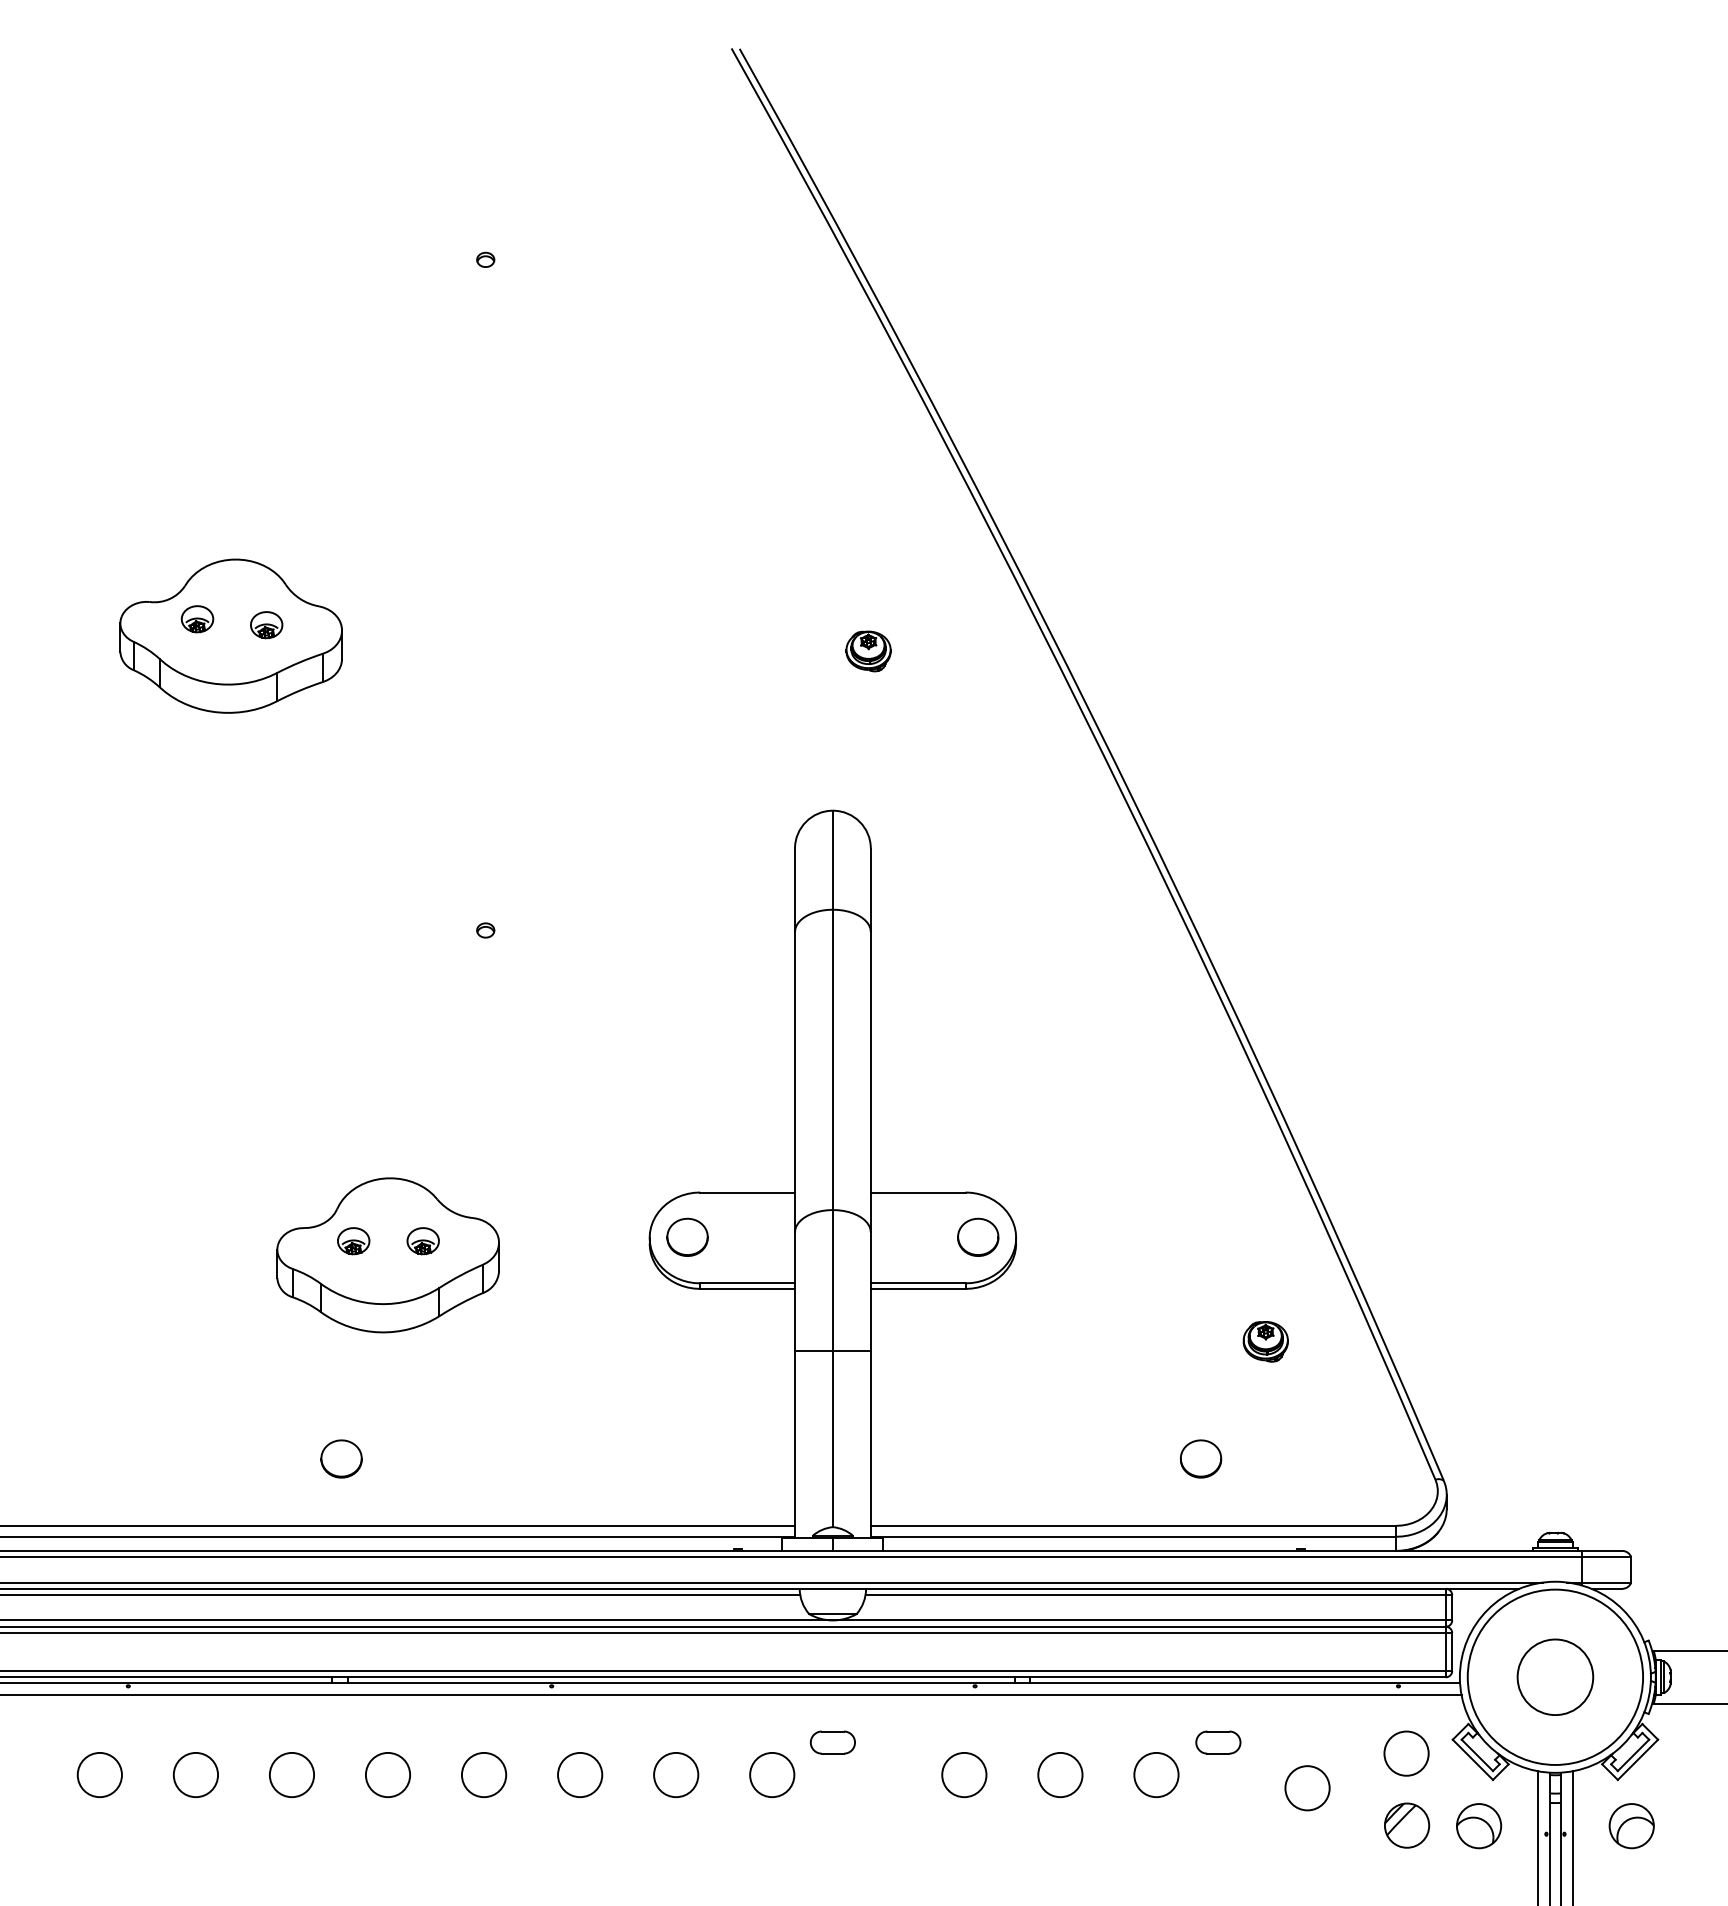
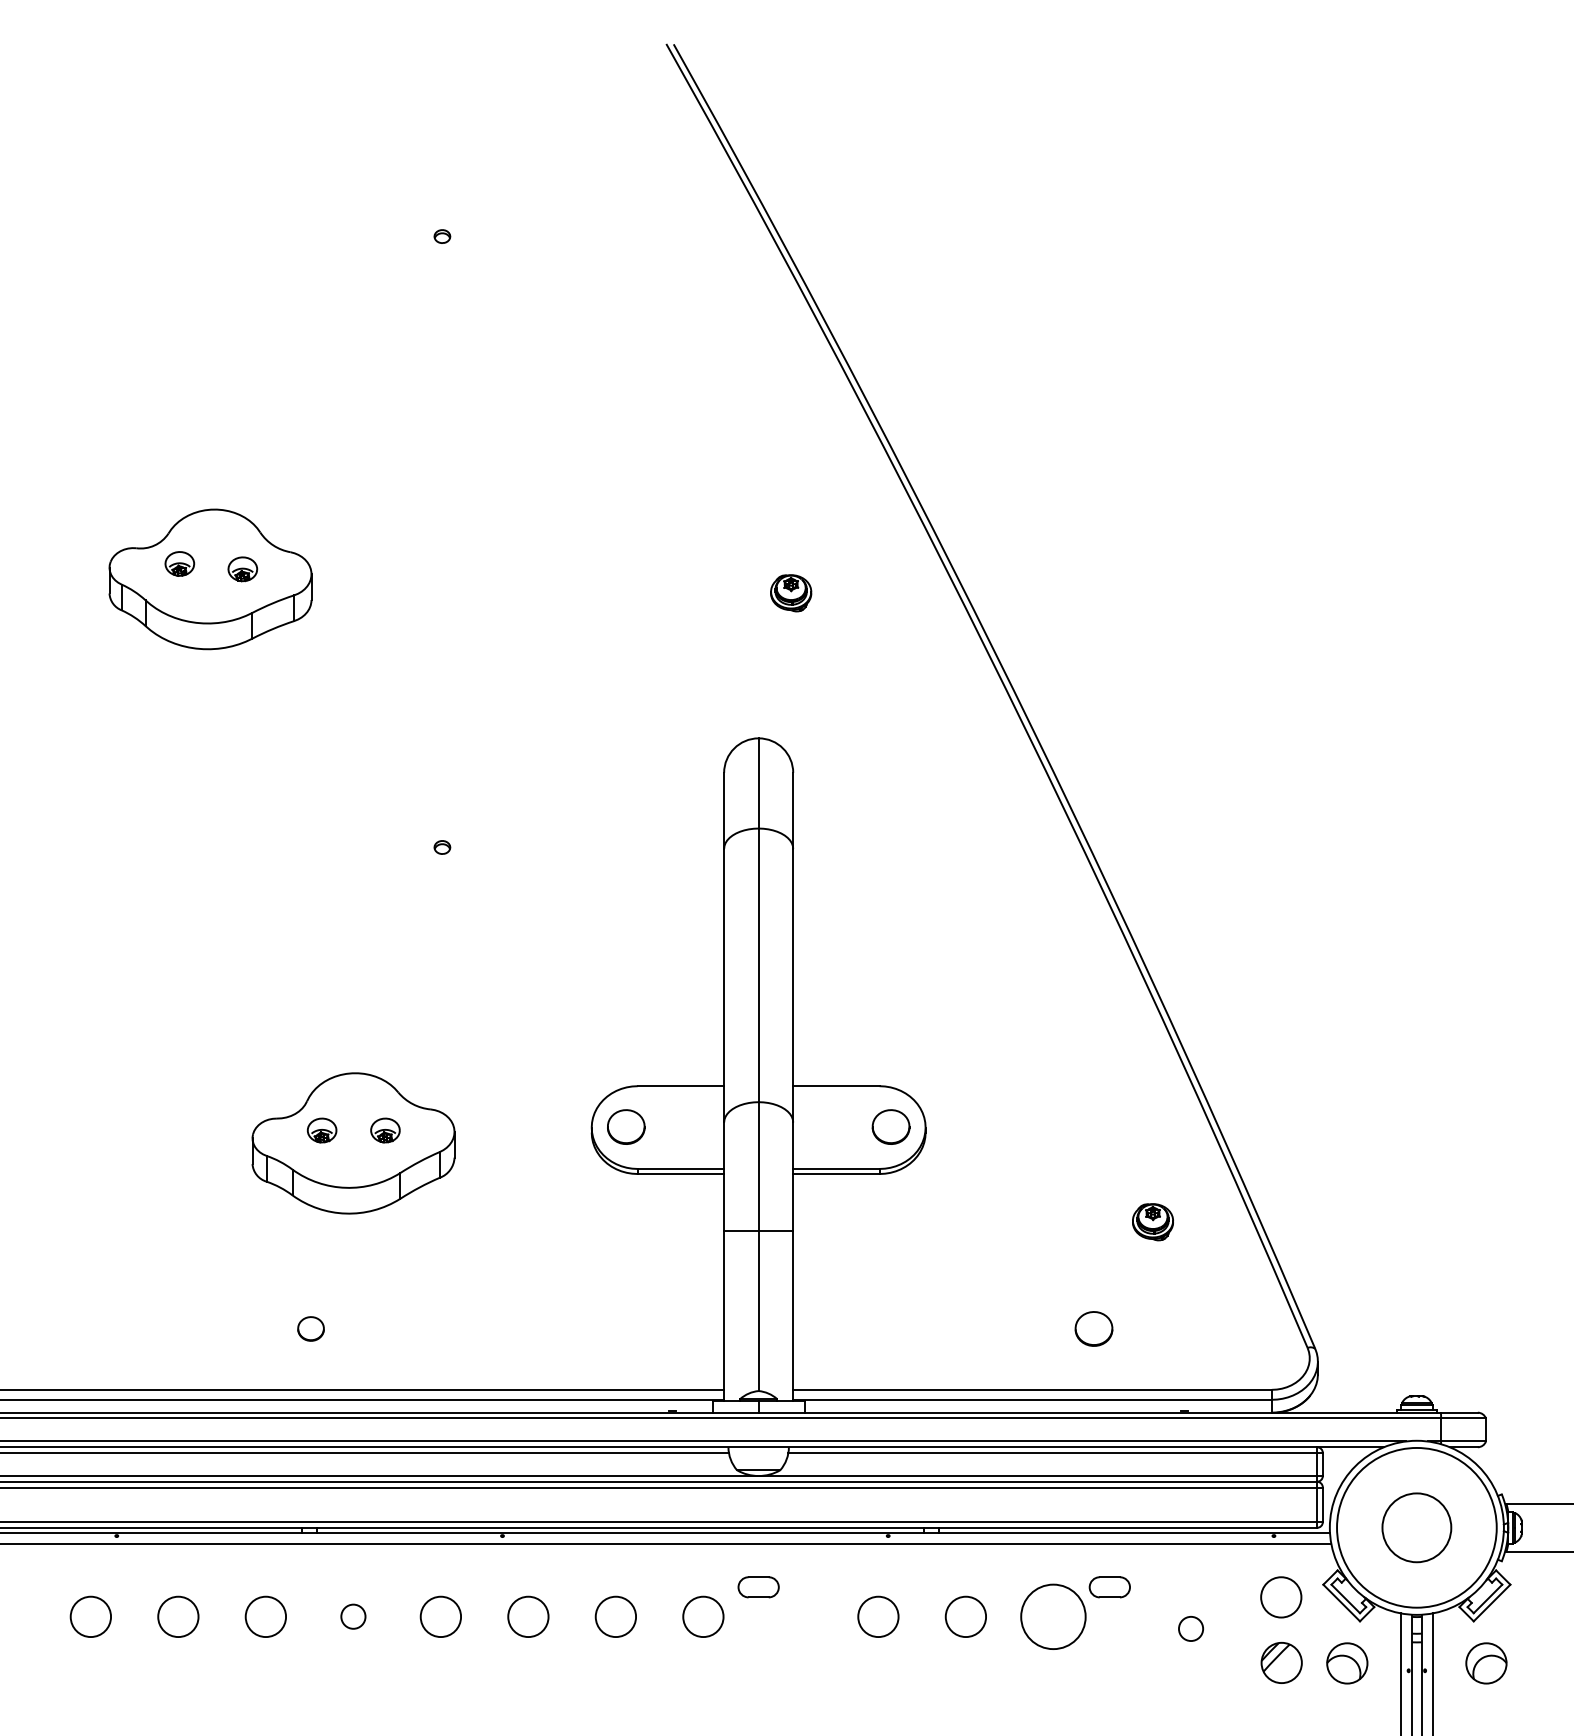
part: (340, 1458) -> (310, 1328), size x0.7
circle: (388, 1774) -> (353, 1616), size x0.6
circle: (1156, 1774) -> (1053, 1616), size x1.6
circle: (1306, 1787) -> (1190, 1628), size x0.6

